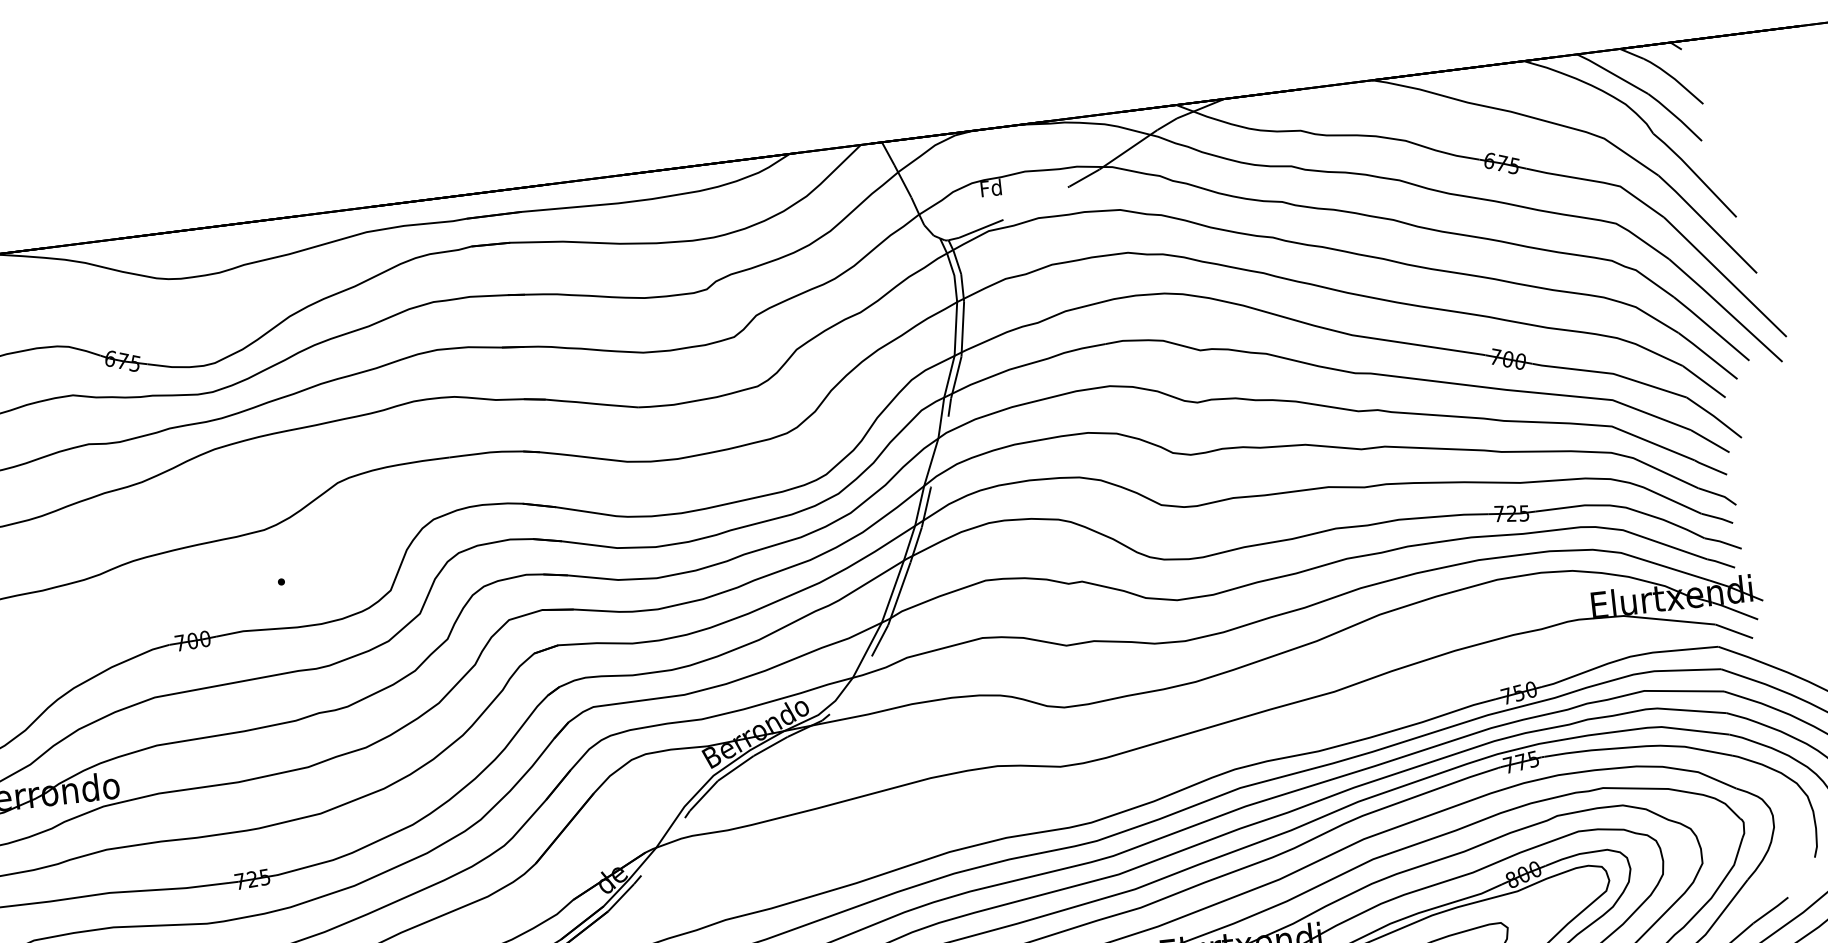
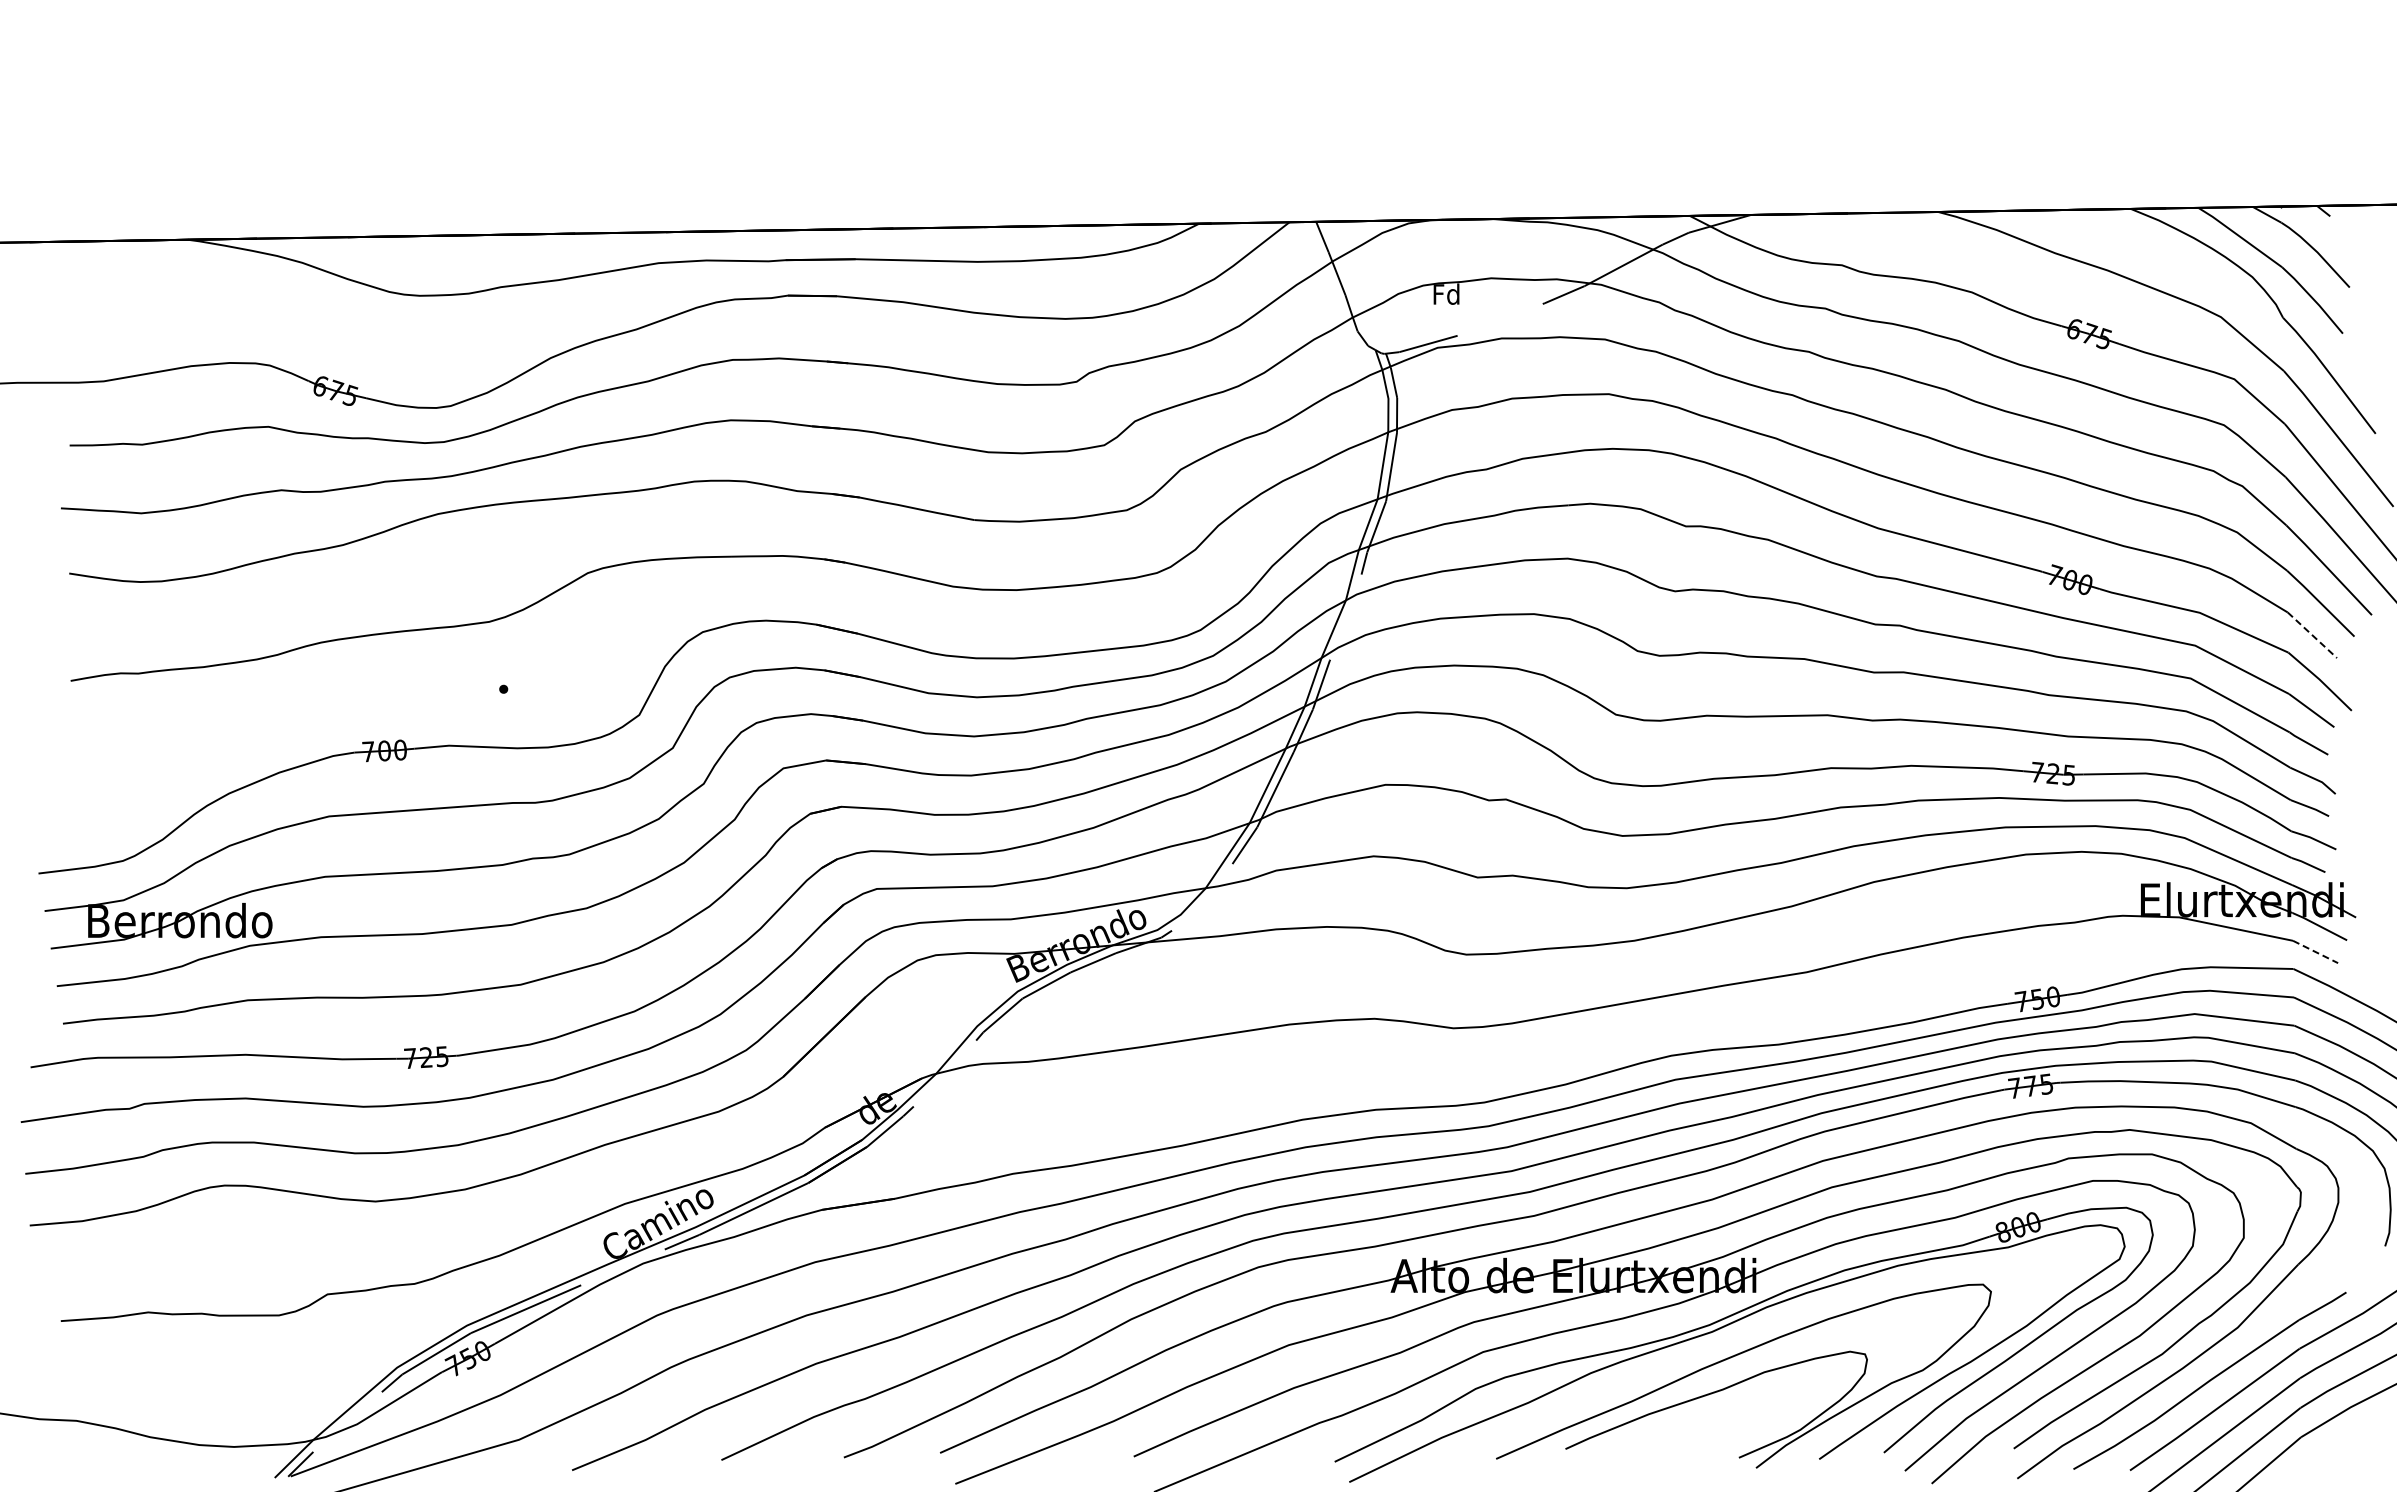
line: (1704, 381) -> (2312, 635), solid -> dashed
line: (1735, 631) -> (2316, 952), solid -> dashed

